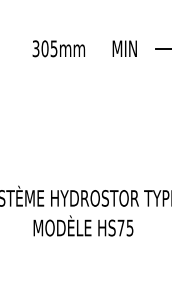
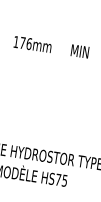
text: (44, 48) -> (22, 42), 305mm -> 176mm

